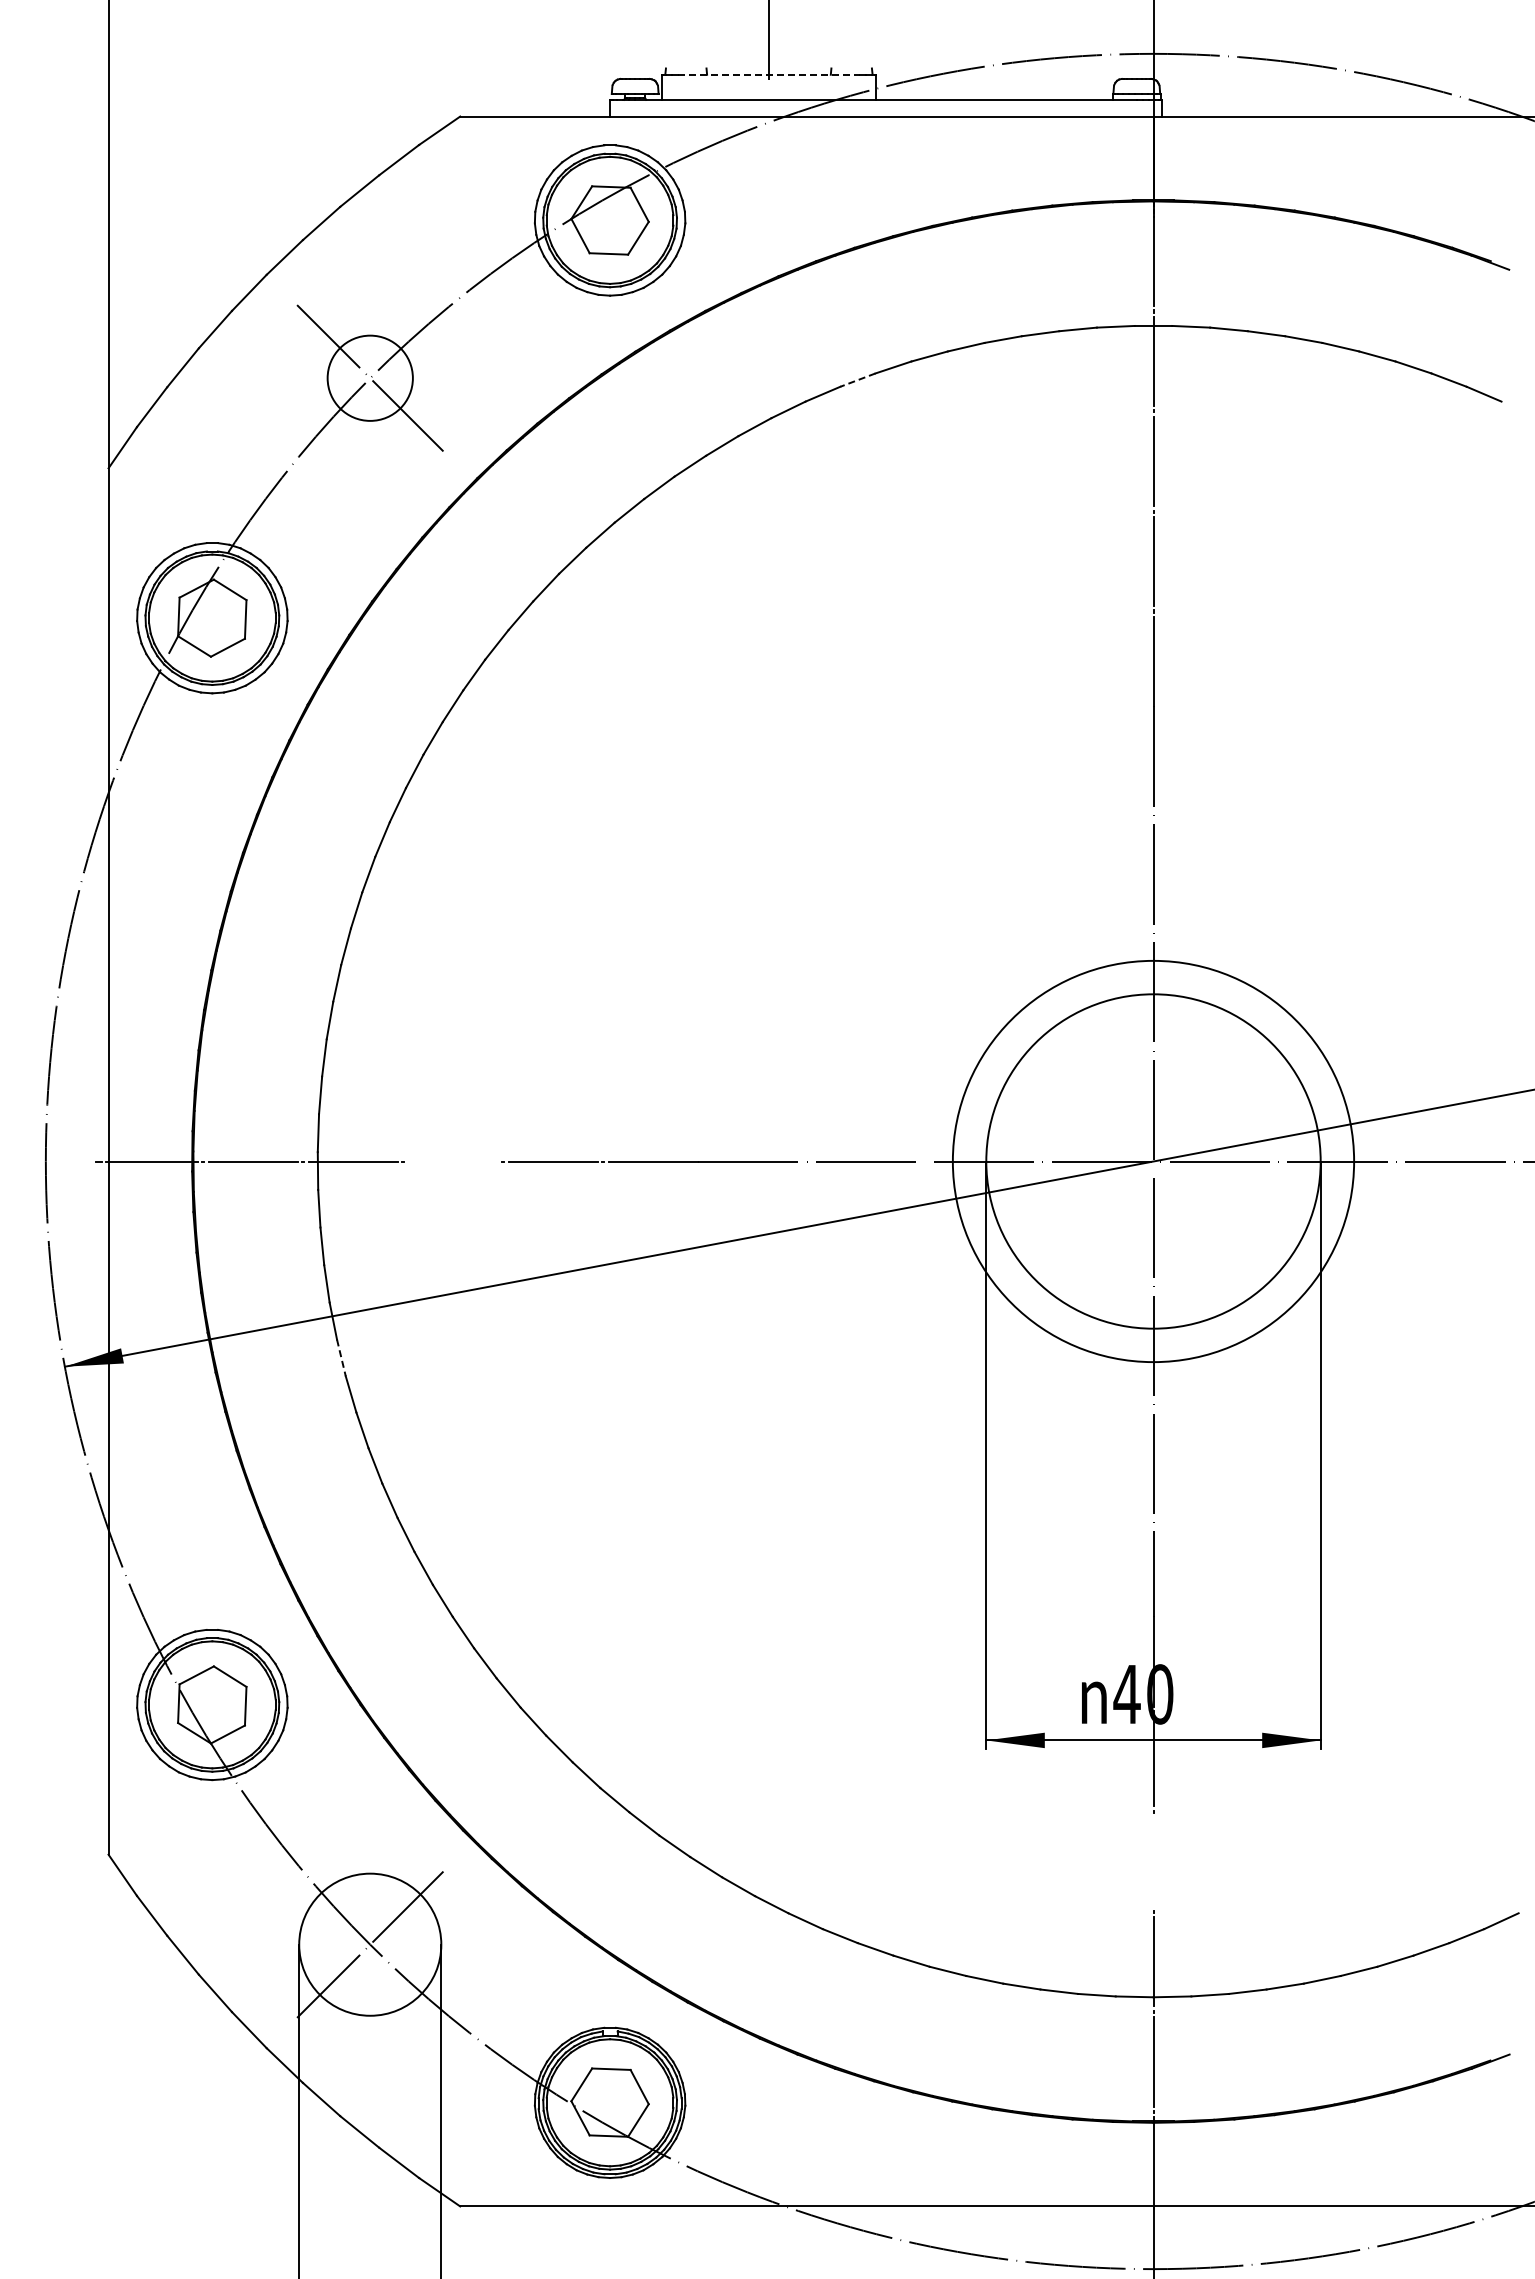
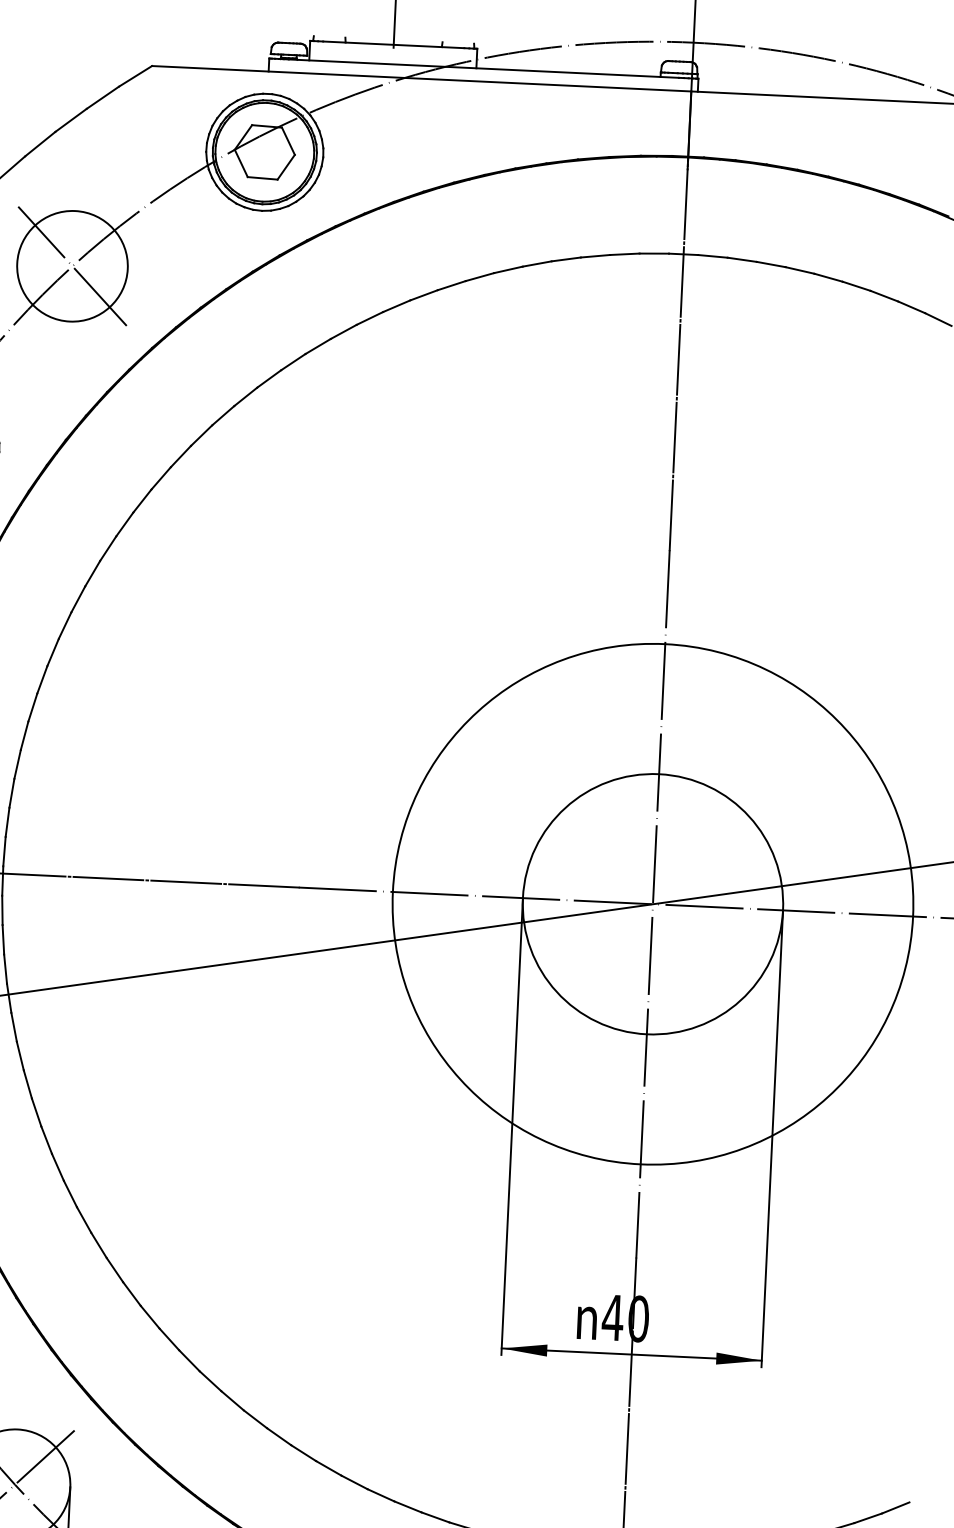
line: (768, 74) -> (393, 44), dashed -> solid
circle: (370, 378) -> (72, 266), size x1.67
line: (857, 380) -> (451, 285), dashed -> solid
line: (453, 1161) -> (108, 878), added
circle: (1153, 1161) -> (652, 904), size x1.67
line: (341, 1357) -> (14, 1026), dashed -> solid
line: (1153, 1861) -> (627, 1448), added

